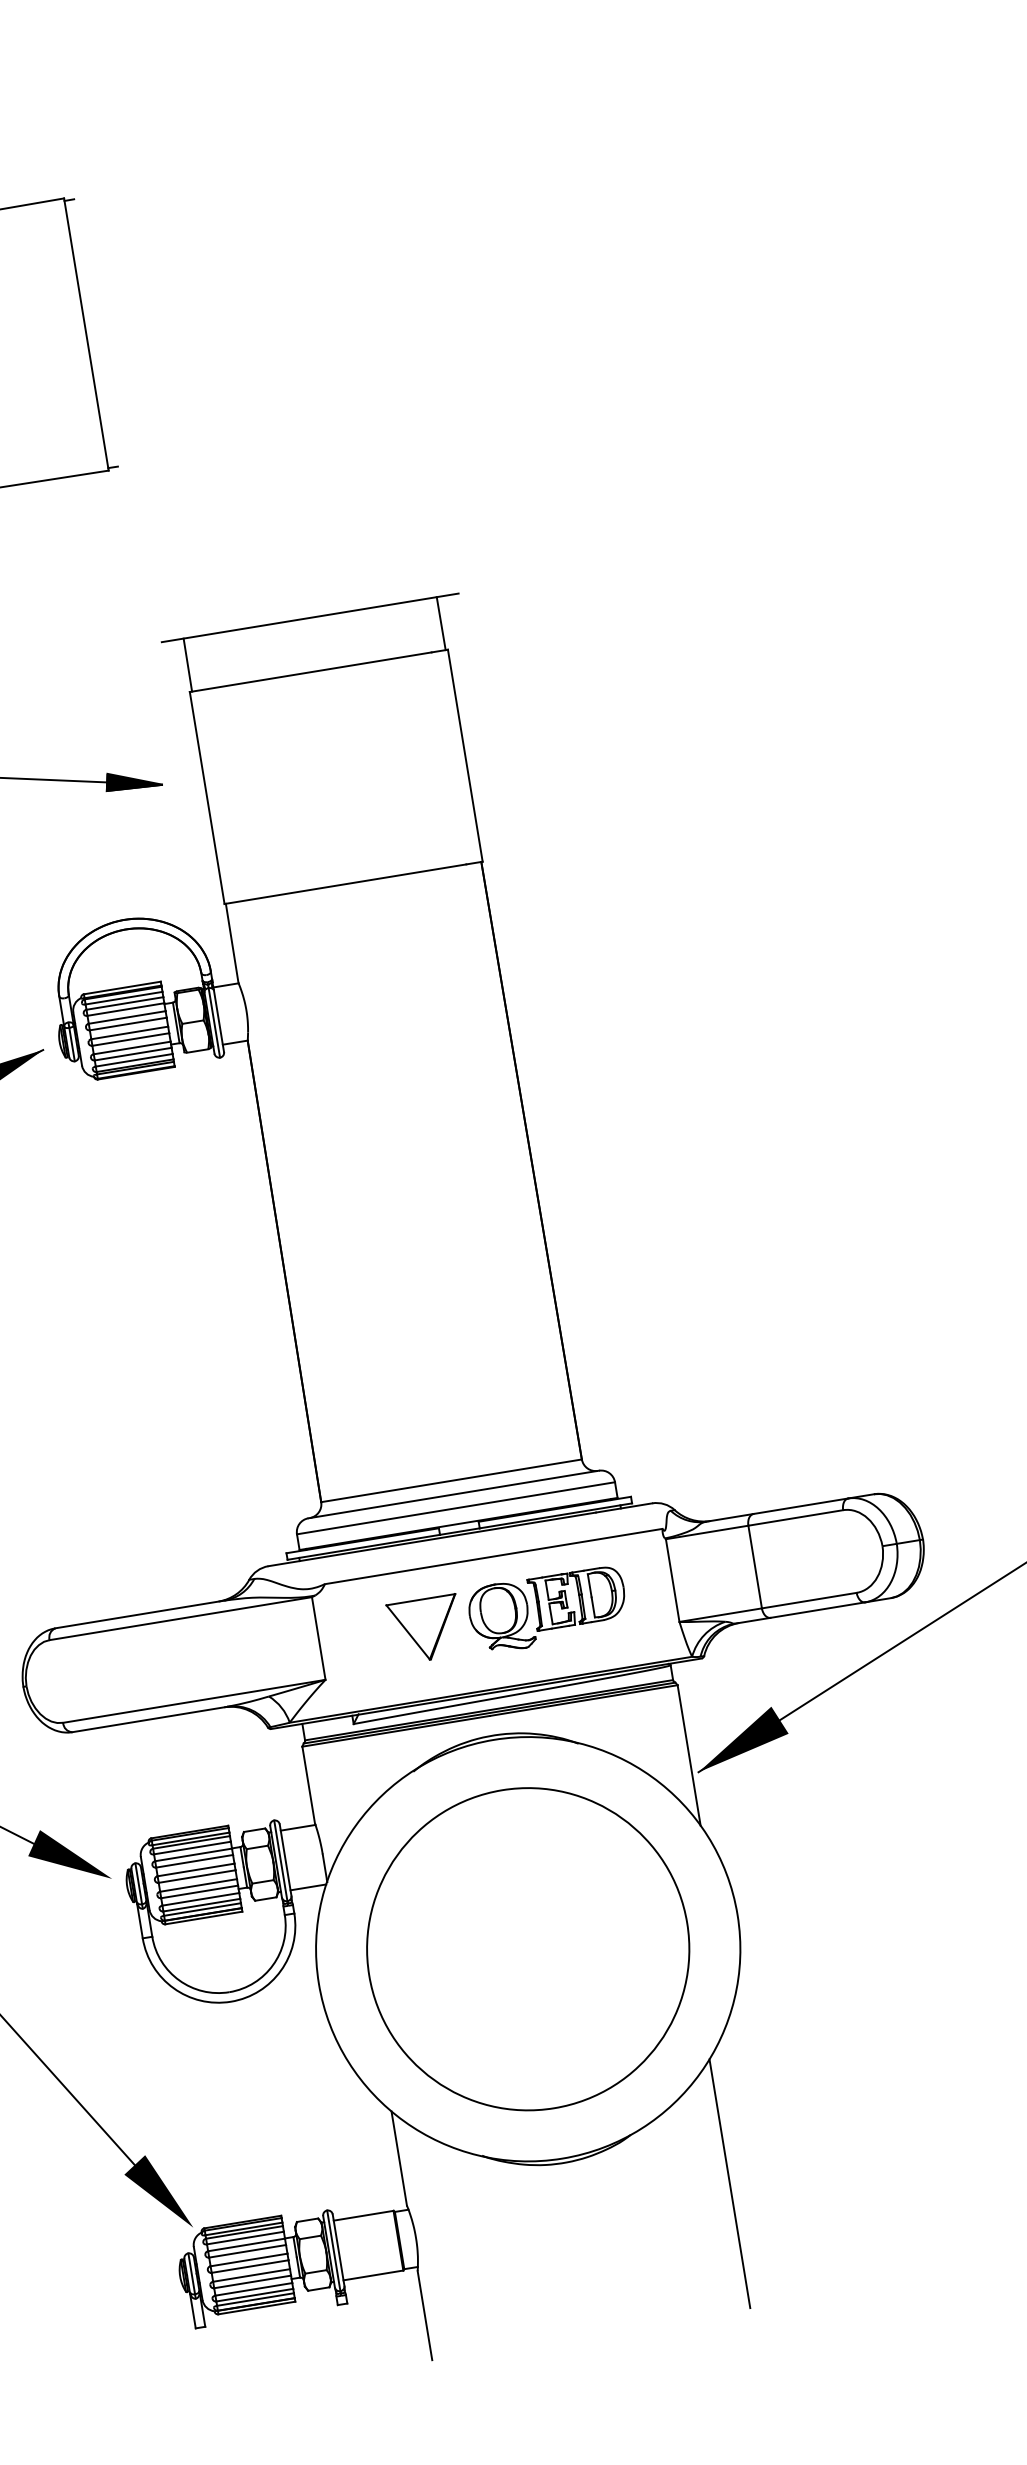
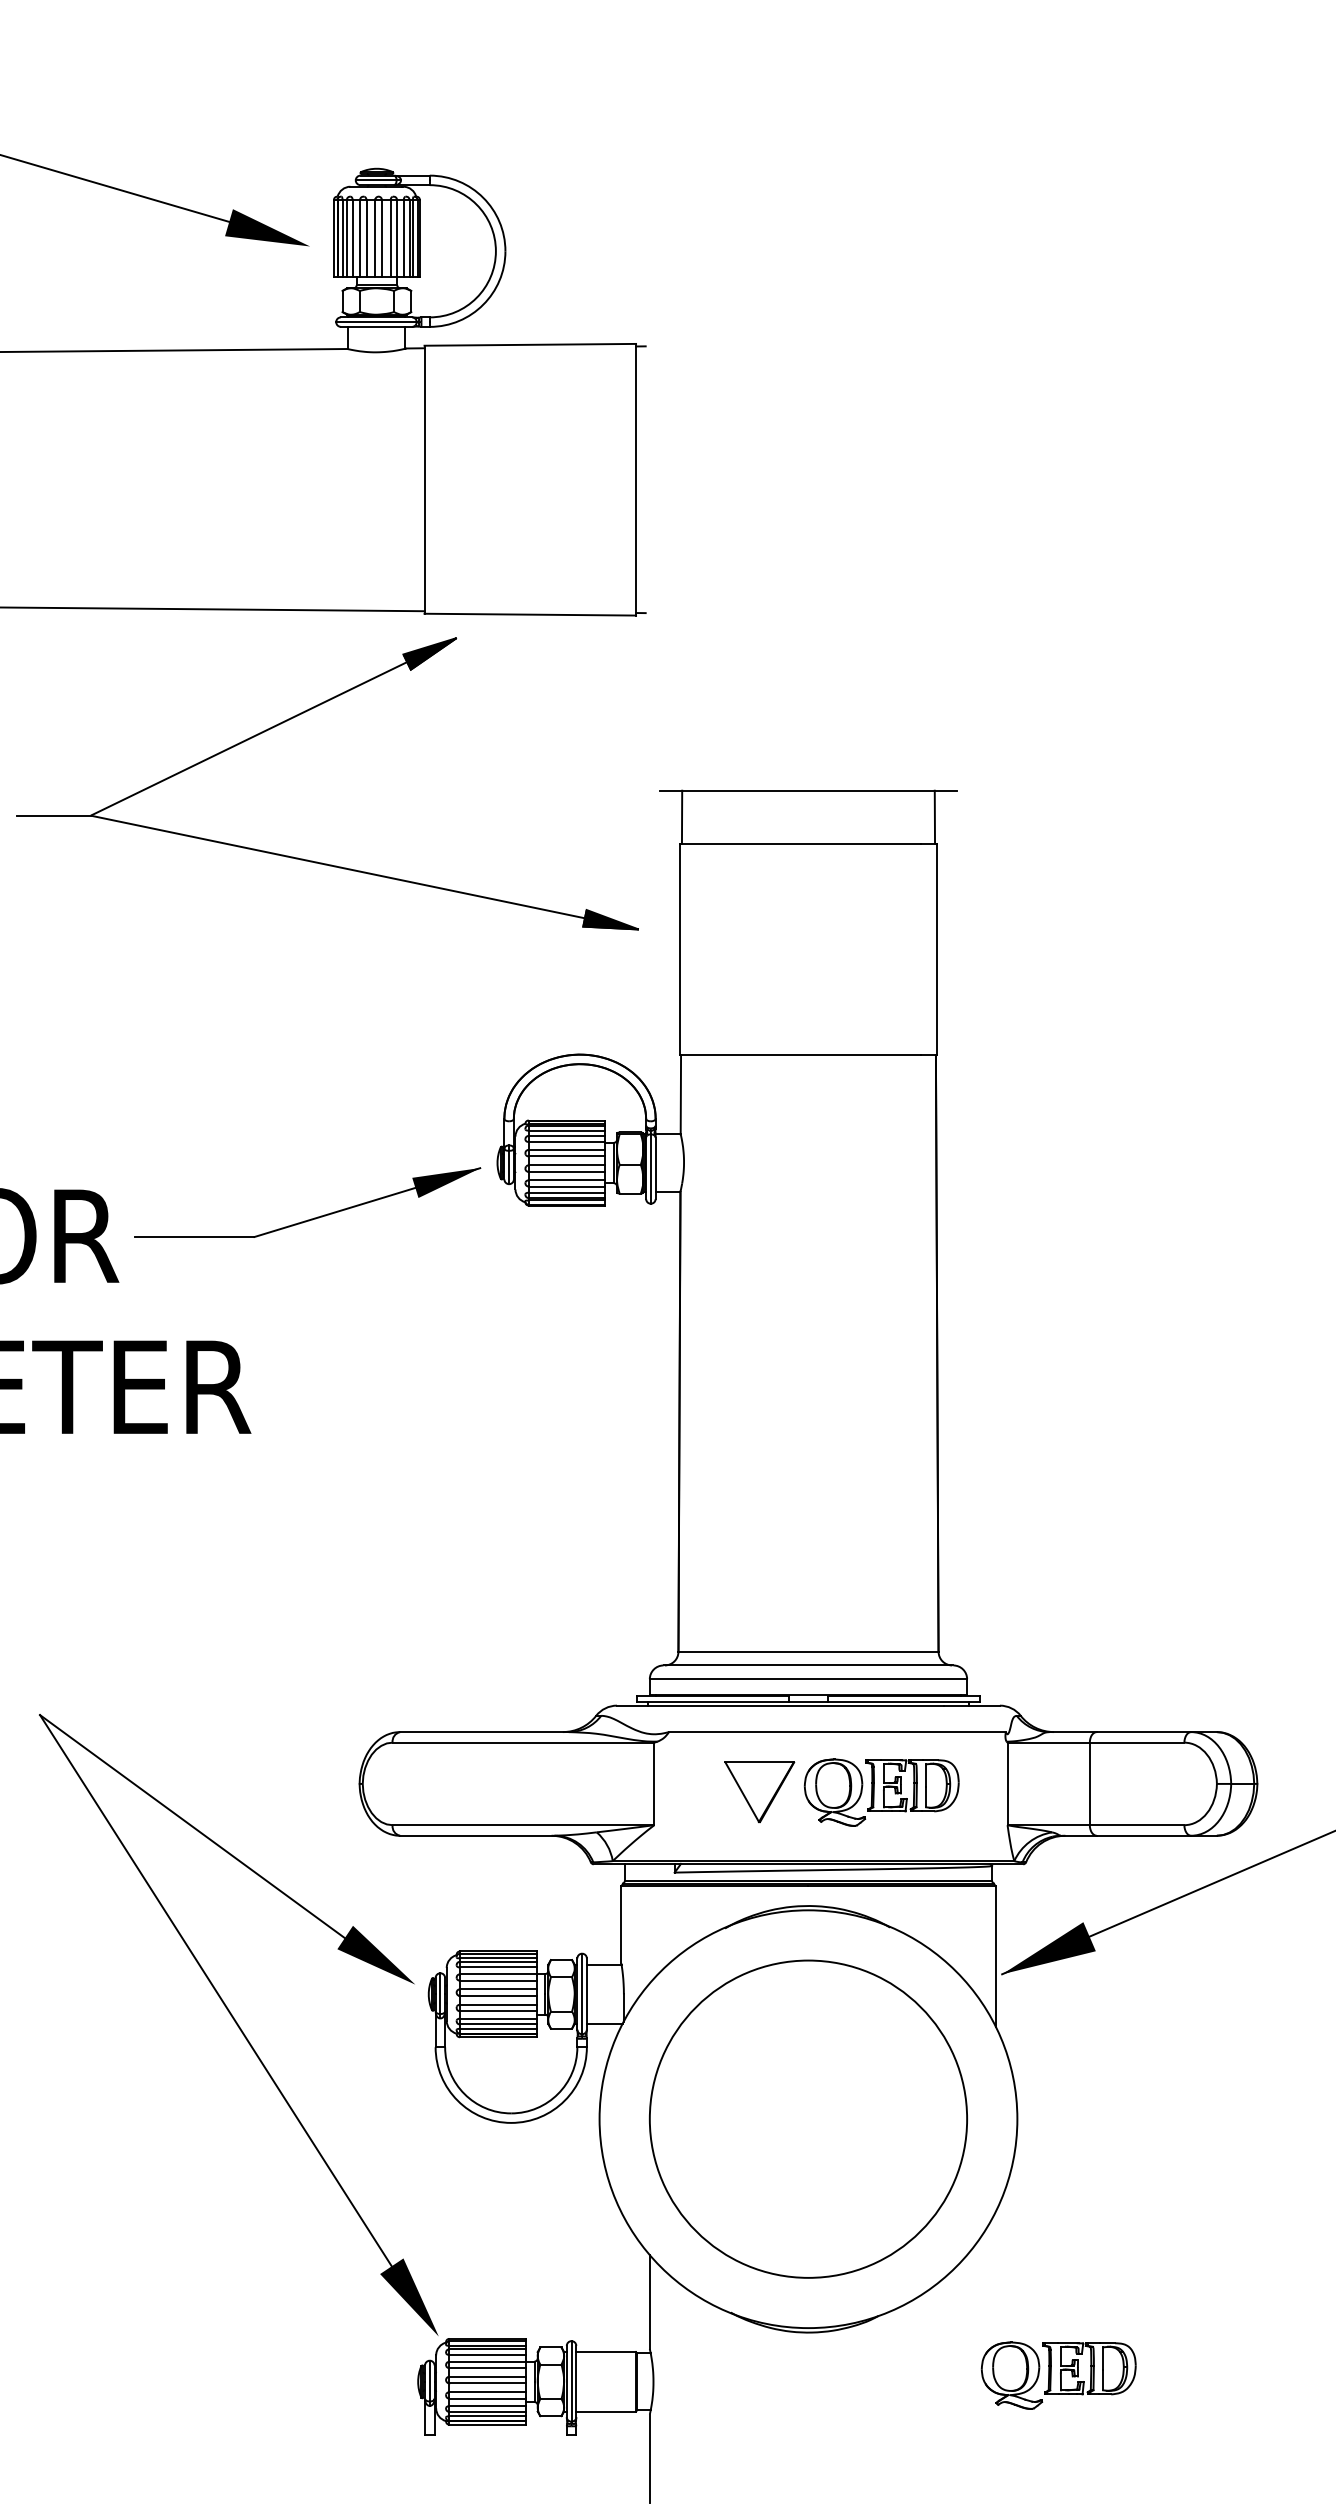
part: (820, 2165) -> (1058, 2375), added
line: (730, 2183) -> (967, 2379), removed

